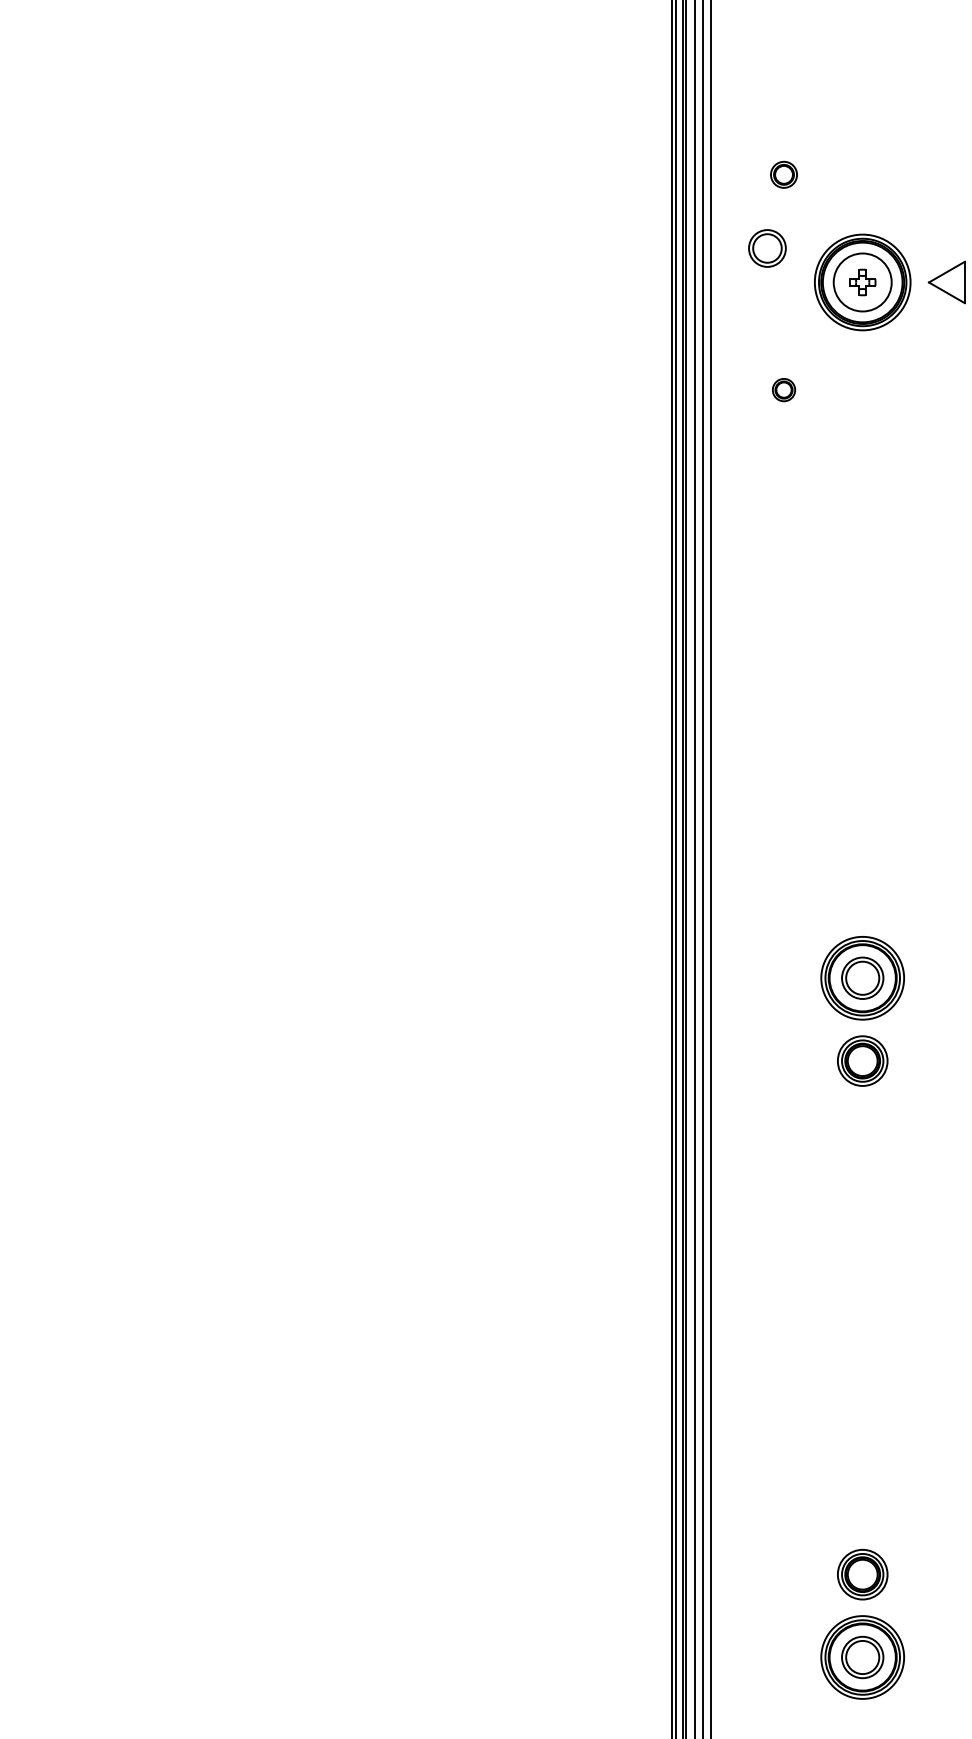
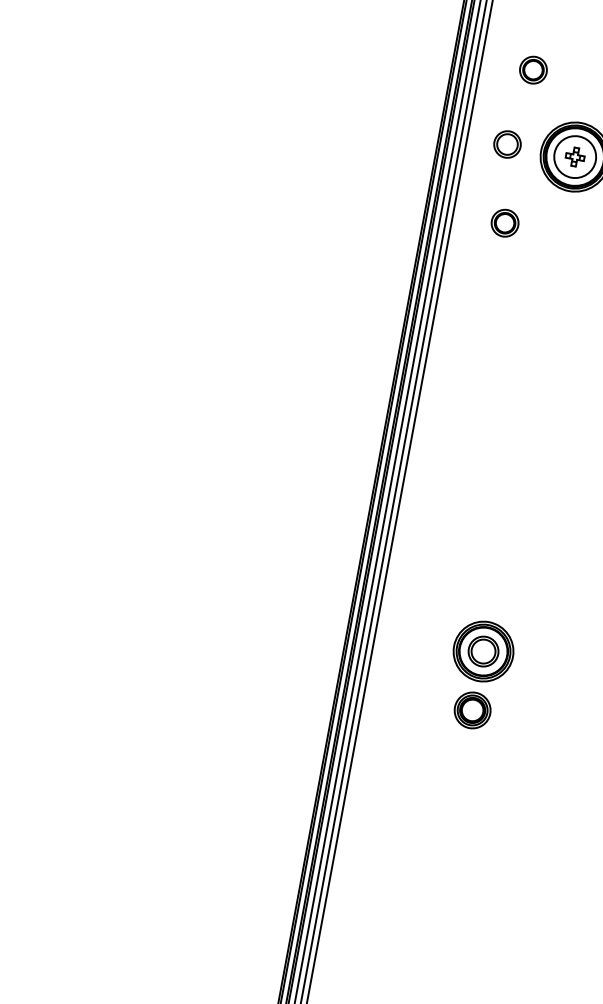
part: (783, 174) -> (533, 69), size x1.43
part: (767, 248) -> (507, 144), moved
part: (783, 389) -> (504, 222), size x1.67

